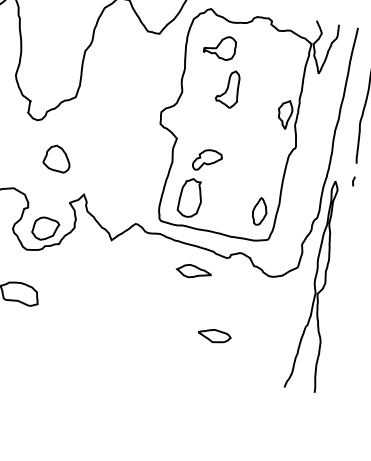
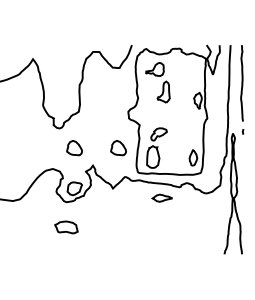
part: (133, 172) -> (118, 148), added
part: (215, 336) -> (180, 232), removed

